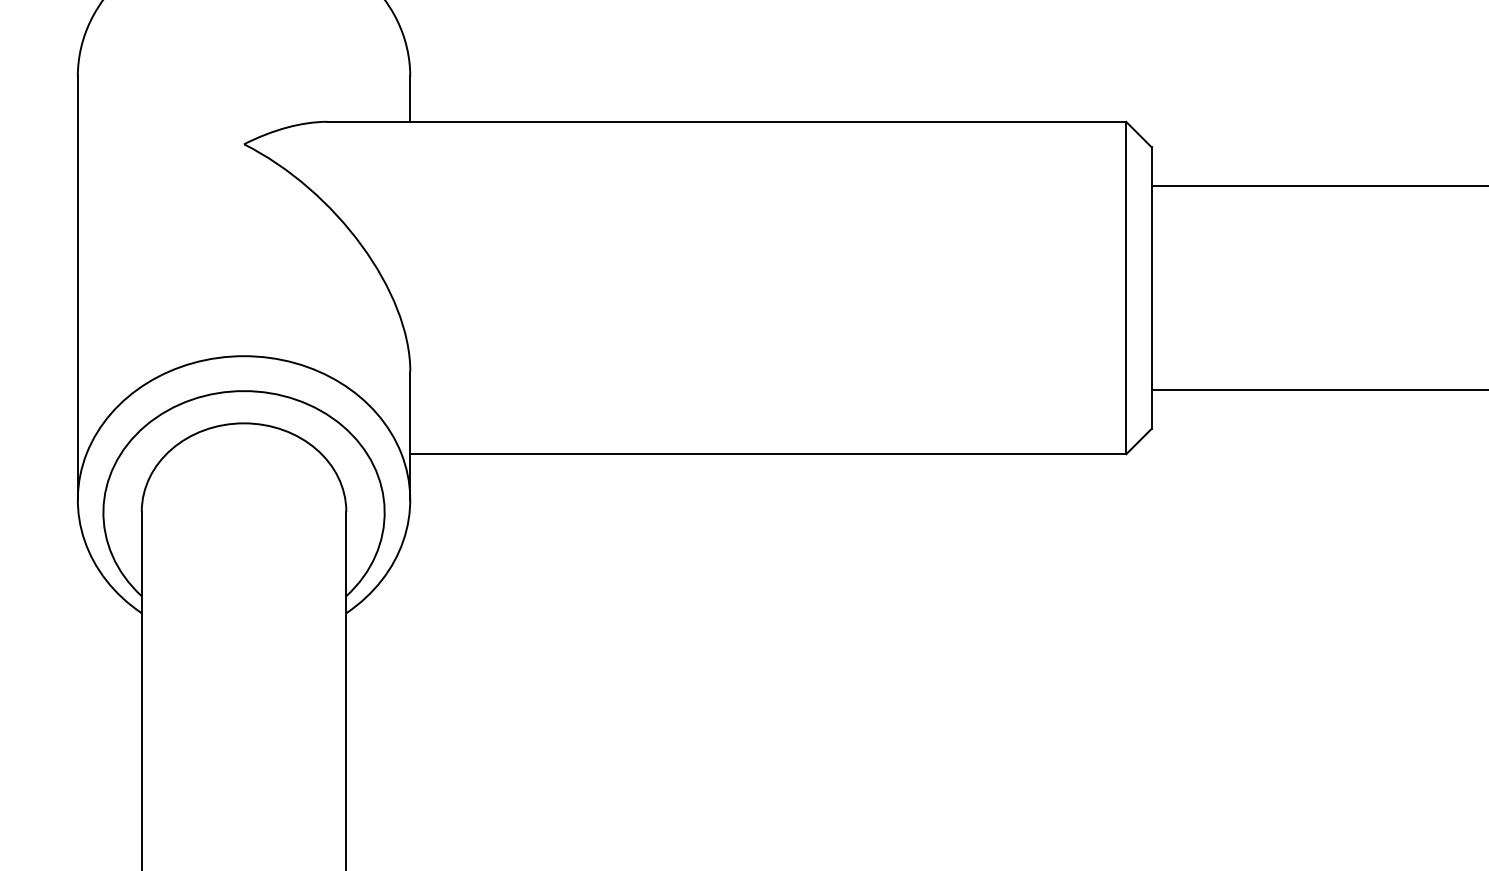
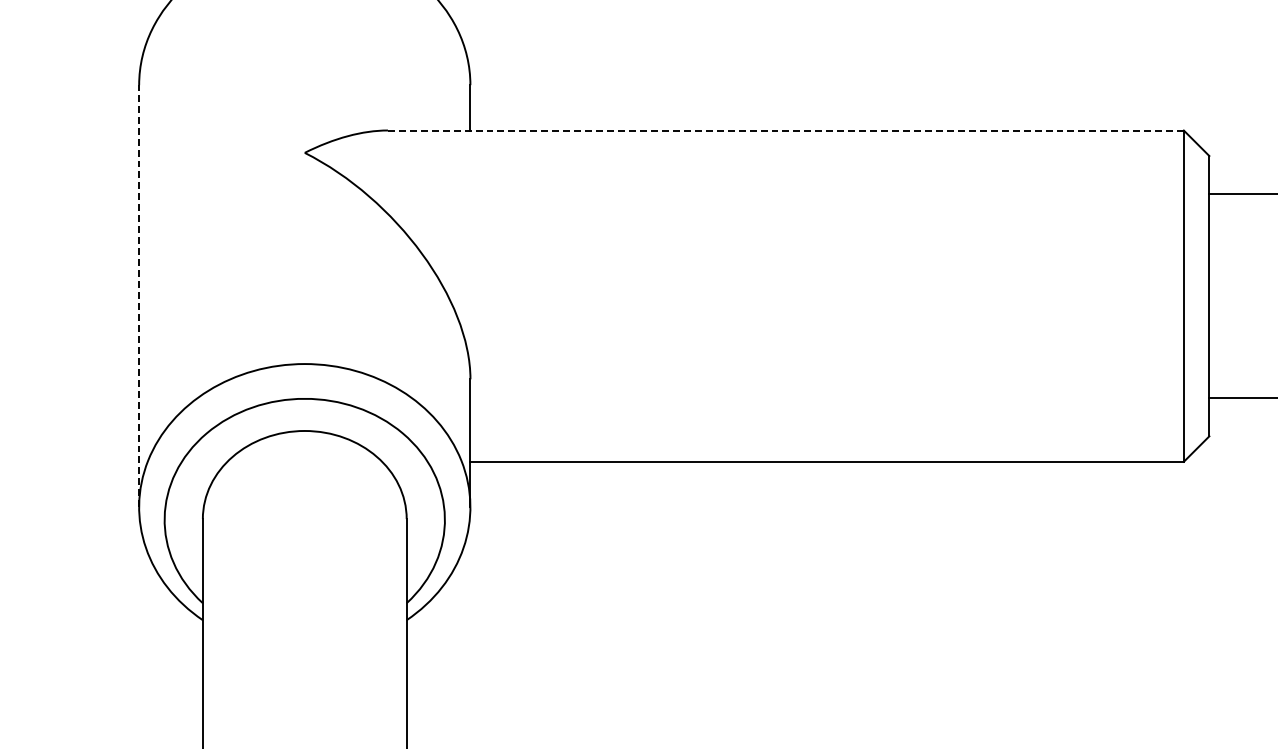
line: (727, 121) -> (786, 130), solid -> dashed
line: (77, 288) -> (138, 296), solid -> dashed

